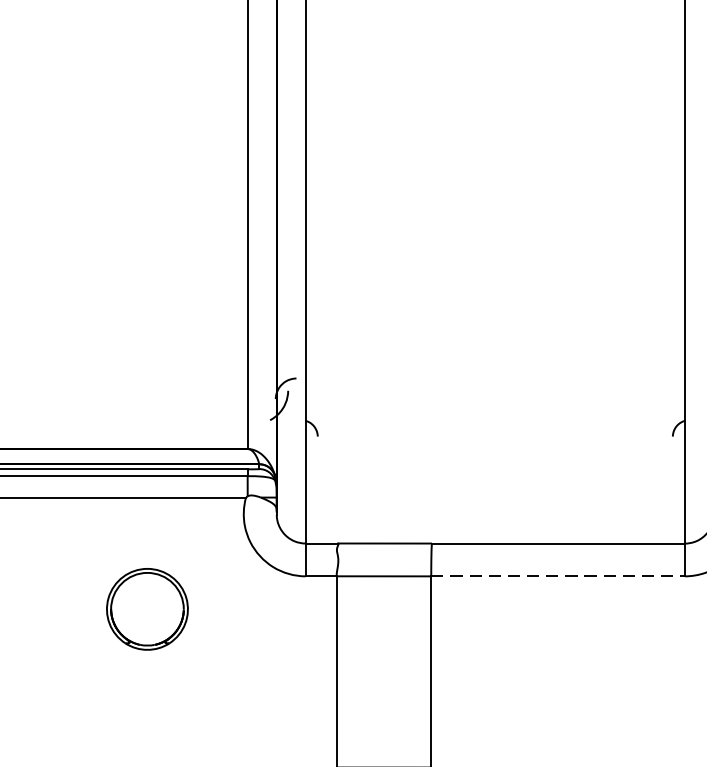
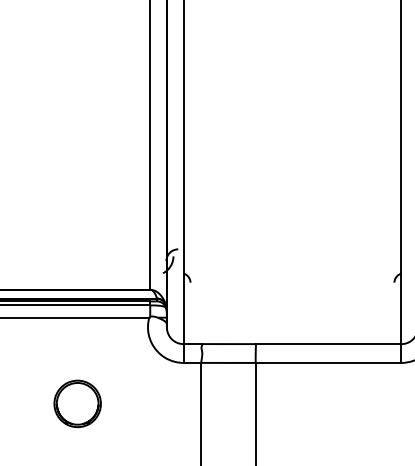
line: (558, 575) -> (328, 362), dashed -> solid
part: (147, 608) -> (77, 403), moved

